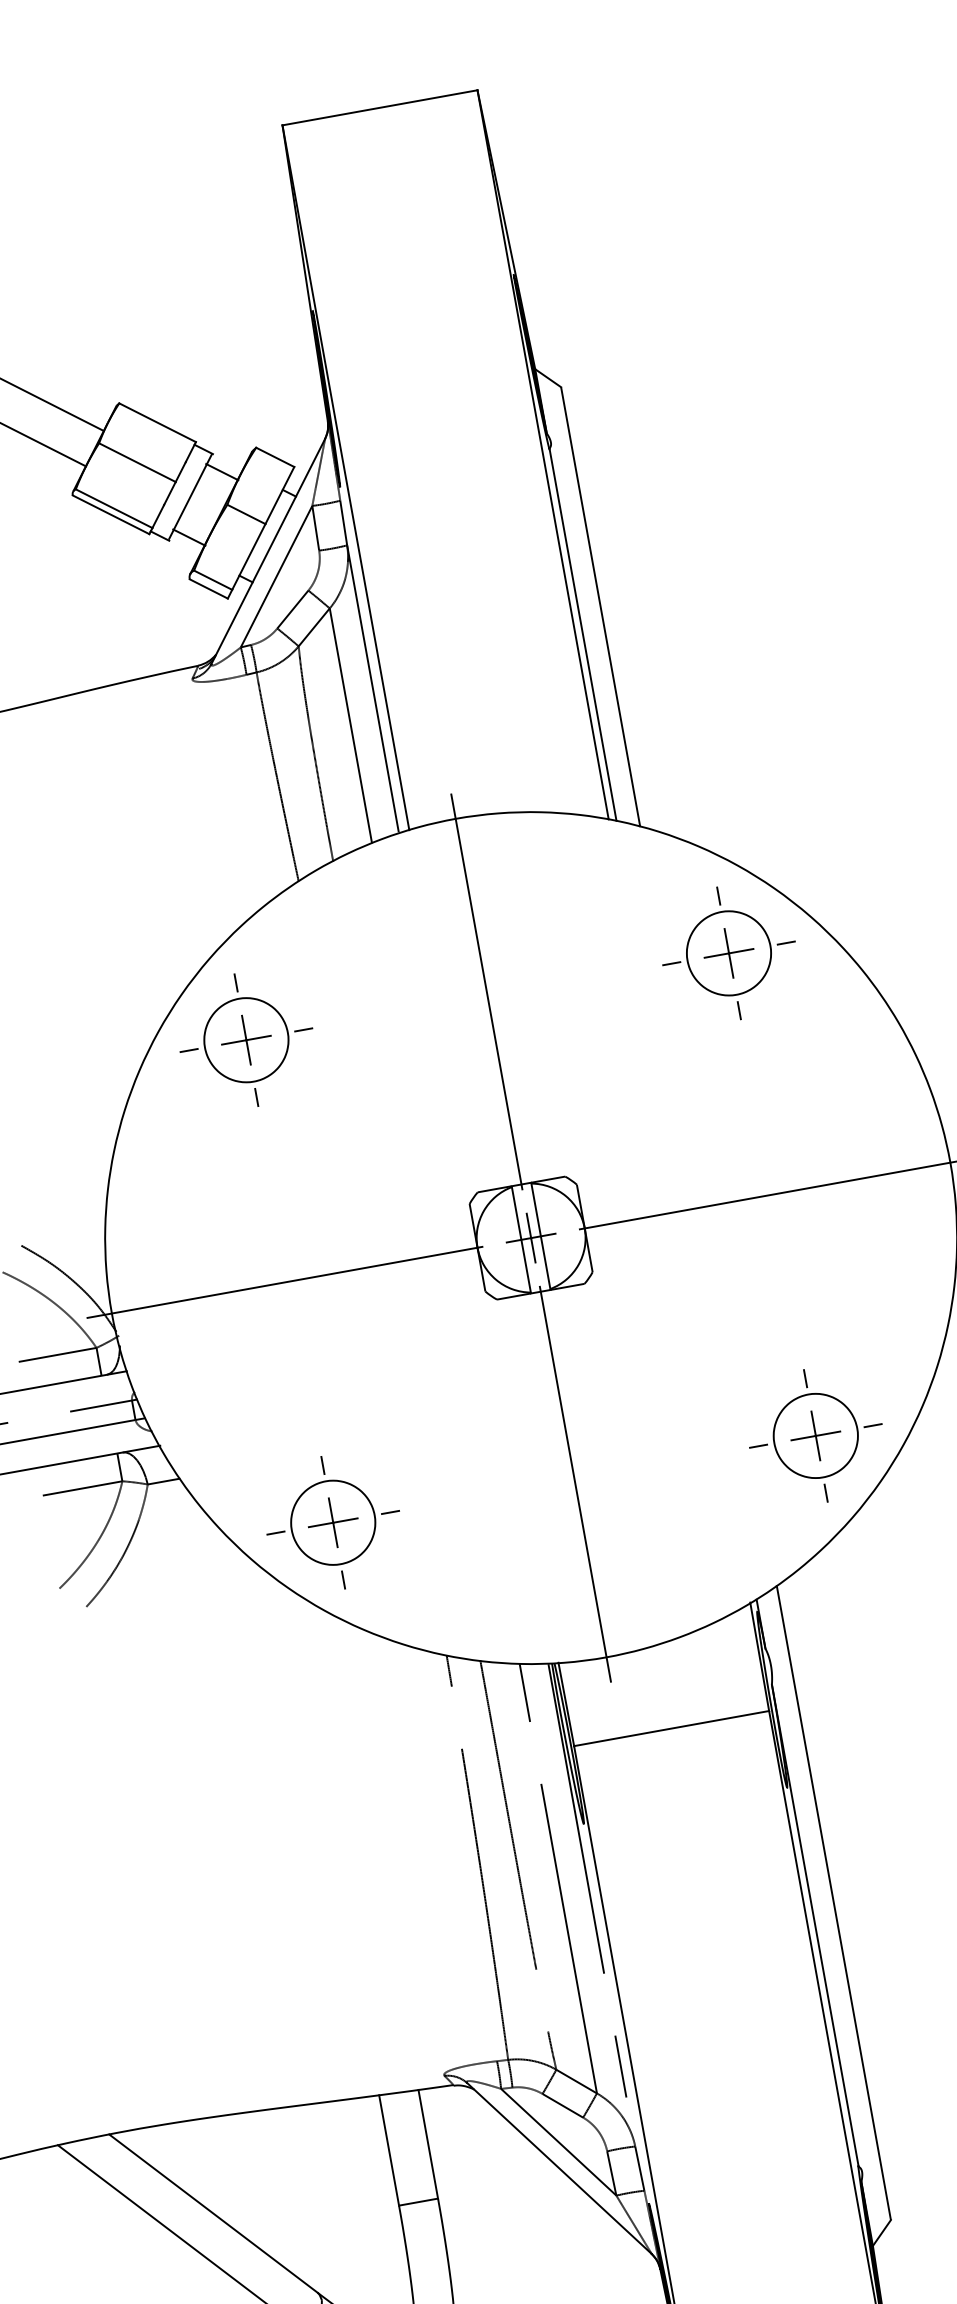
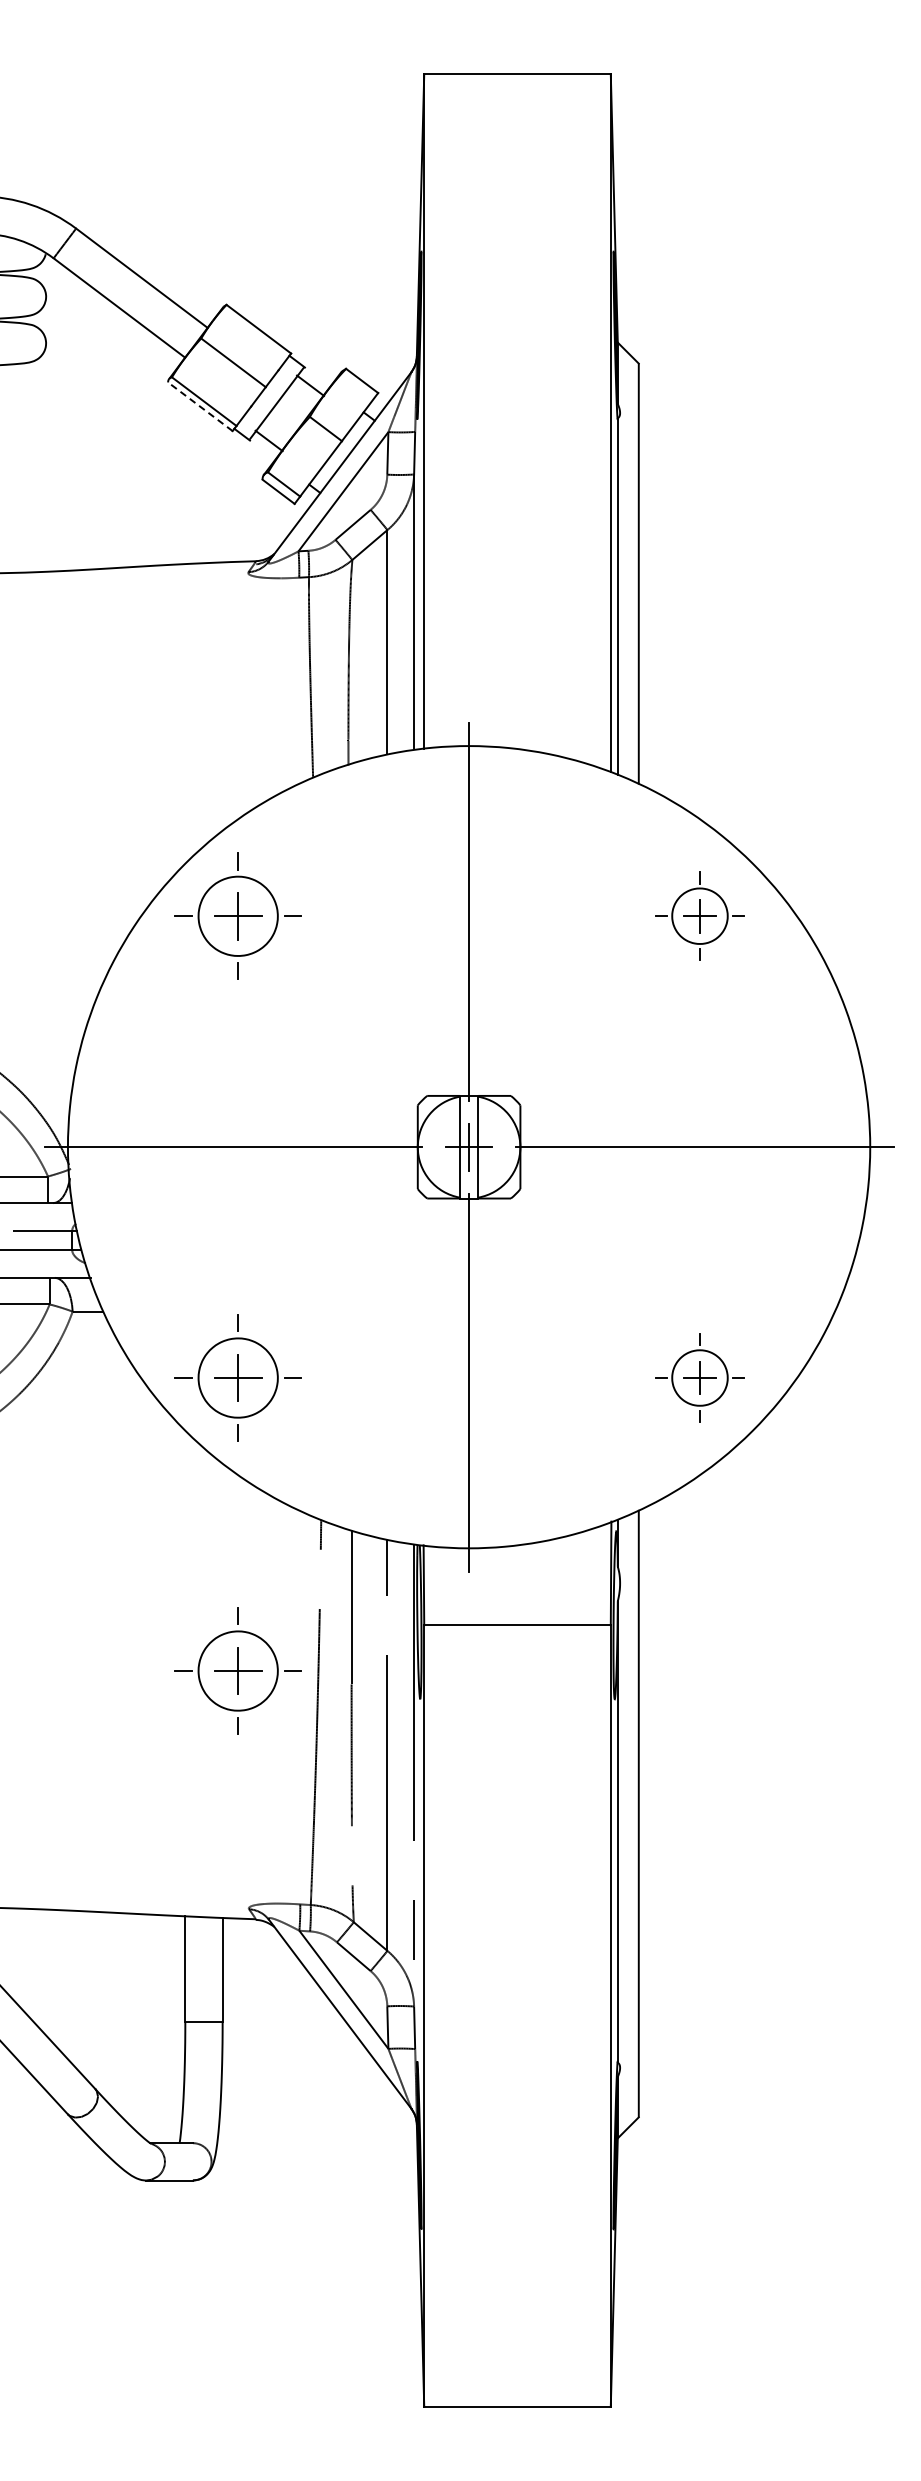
line: (110, 514) -> (199, 406), solid -> dashed
part: (728, 952) -> (699, 915), size x0.7
part: (815, 1435) -> (699, 1377), size x0.7
part: (387, 1828) -> (237, 1670), added

